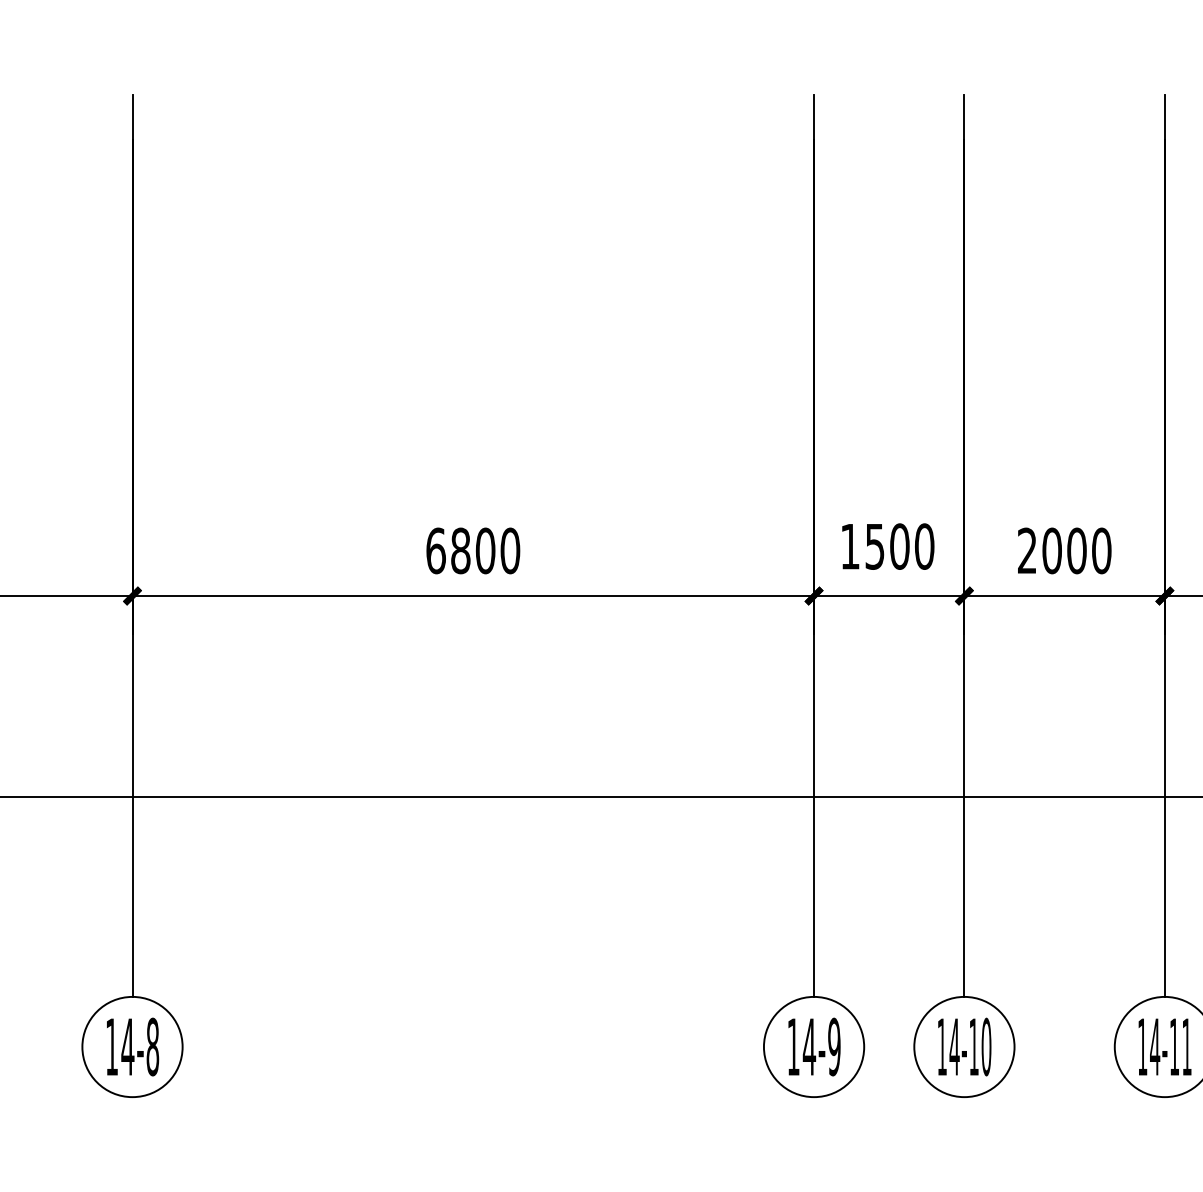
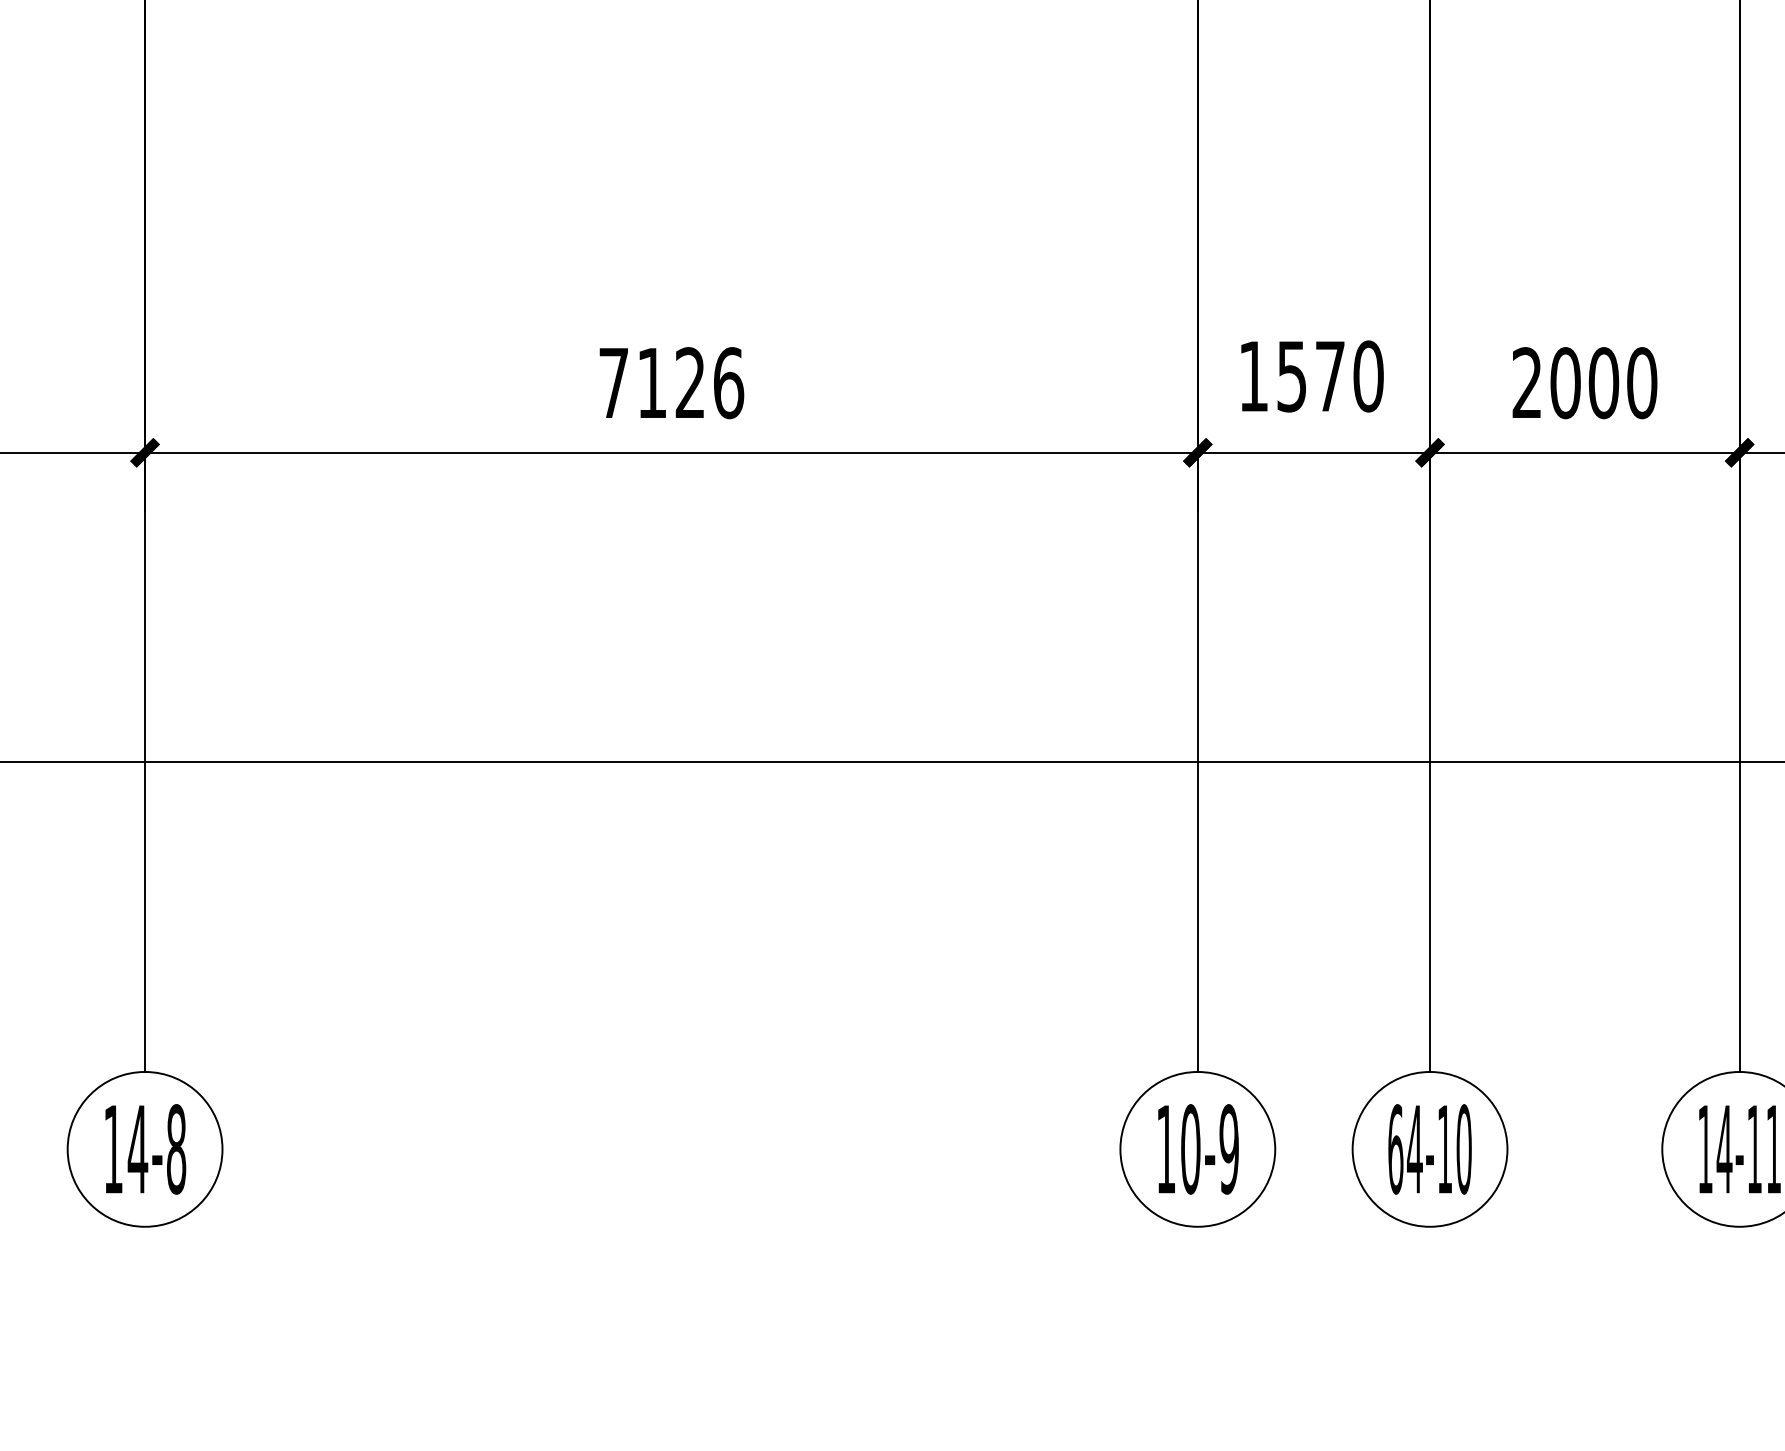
text: (899, 546) -> (1329, 376), 1500 -> 1570
text: (473, 550) -> (671, 382), 6800 -> 7126
text: (809, 1046) -> (1190, 1148), 14-9 -> 10-9
text: (942, 1046) -> (1396, 1148), 14-10 -> 64-10

